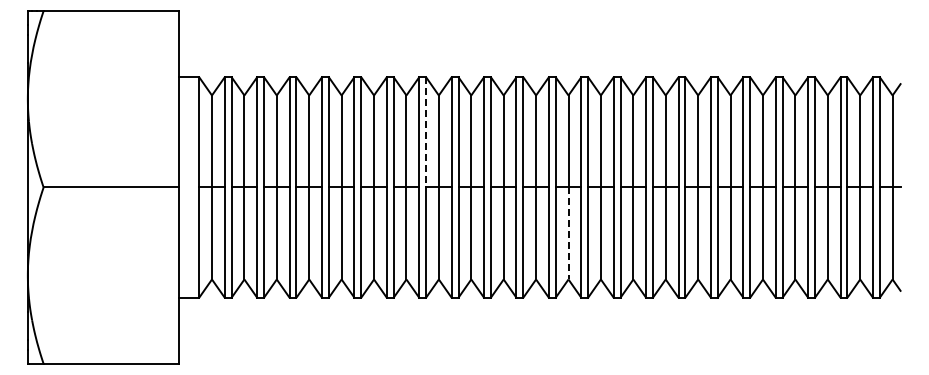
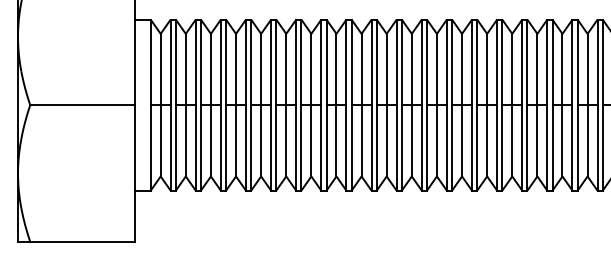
line: (426, 132) -> (326, 62), dashed -> solid
line: (568, 233) -> (436, 140), dashed -> solid

